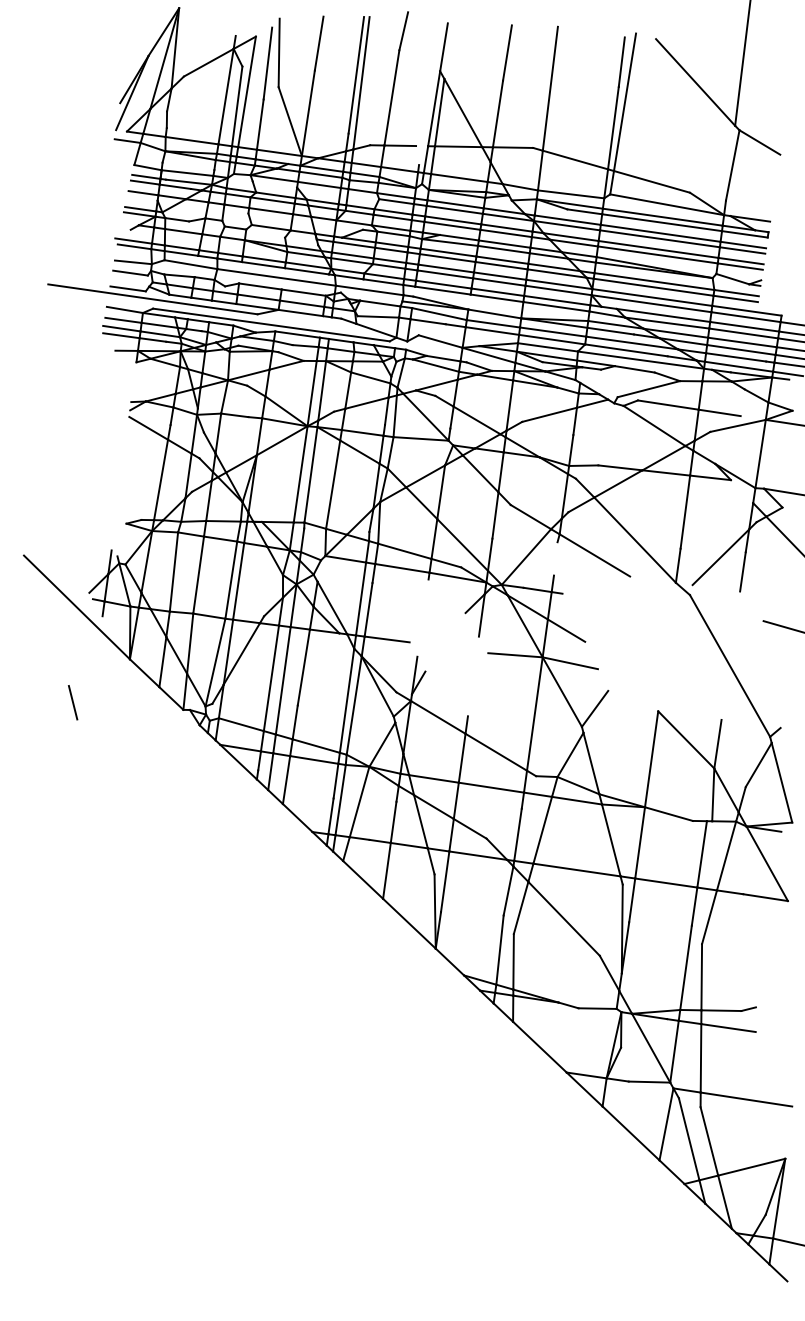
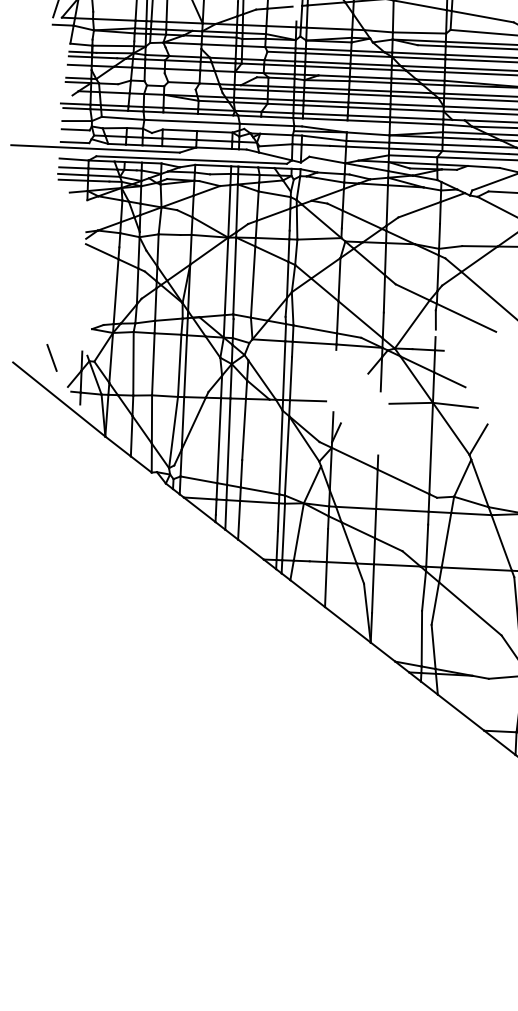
line: (556, 554) -> (435, 320), added
line: (73, 702) -> (52, 357), moved

